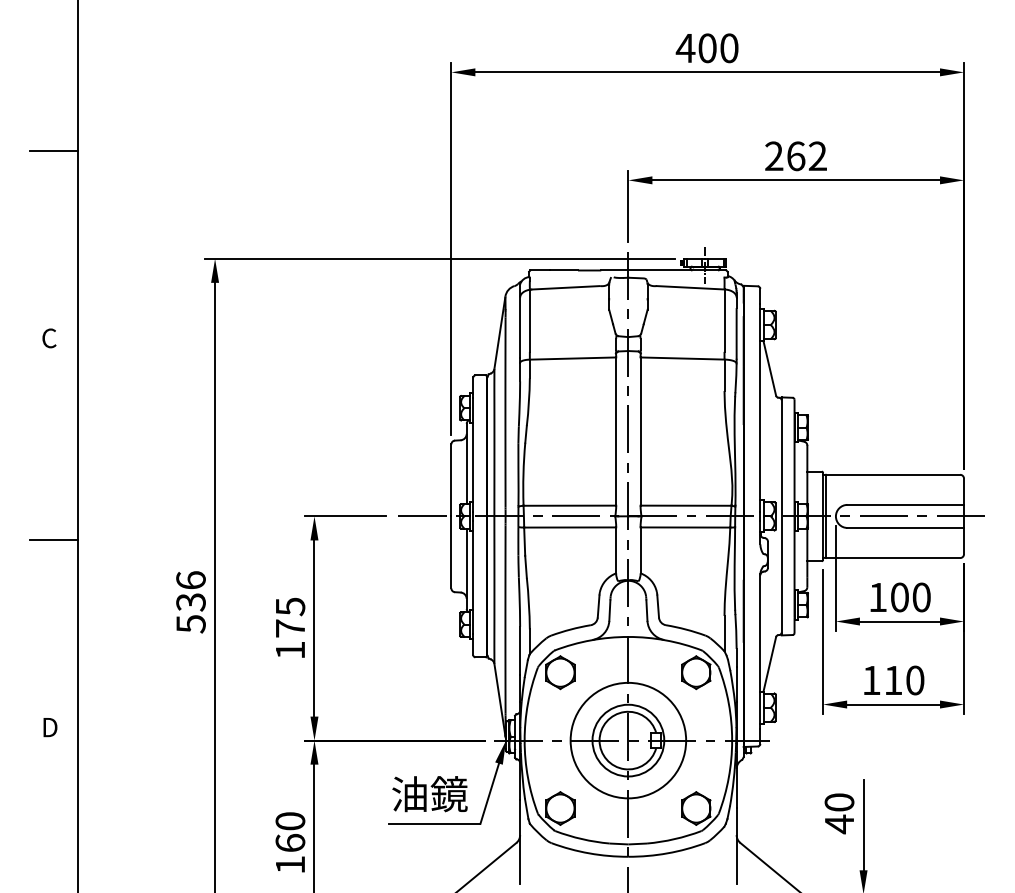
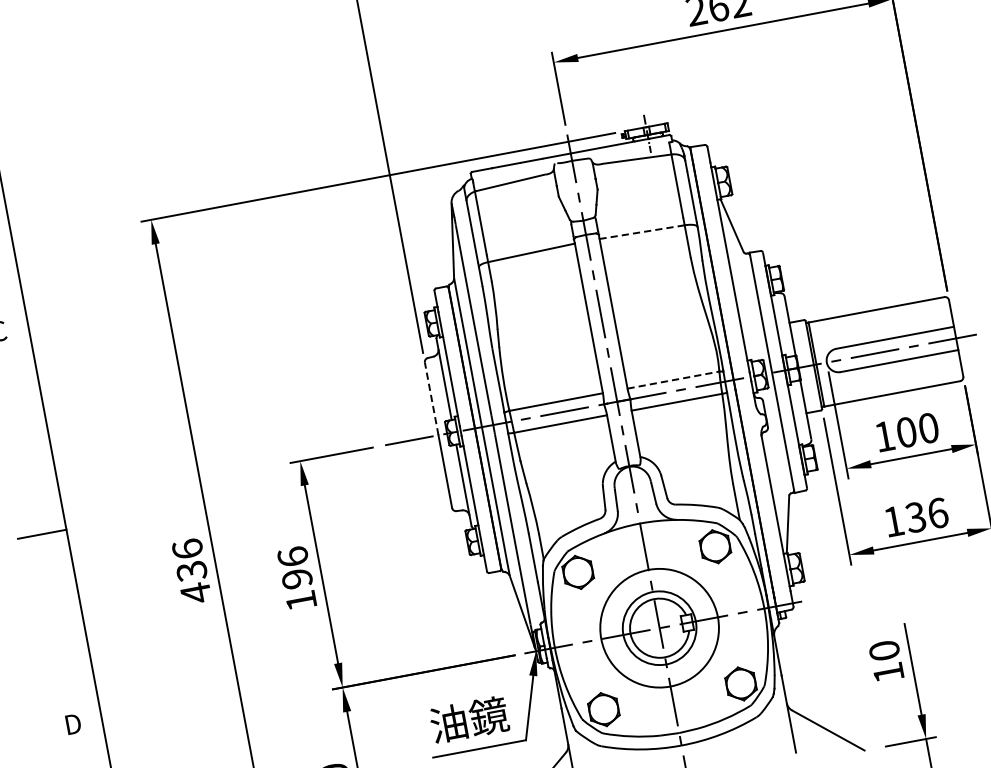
line: (682, 358) -> (642, 232), solid -> dashed
line: (451, 480) -> (431, 398), solid -> dashed
line: (686, 505) -> (673, 379), solid -> dashed
text: (290, 617) -> (295, 567), 175 -> 196
text: (190, 624) -> (195, 593), 536 -> 436
text: (904, 680) -> (927, 515), 110 -> 136
text: (839, 824) -> (888, 673), 40 -> 10

